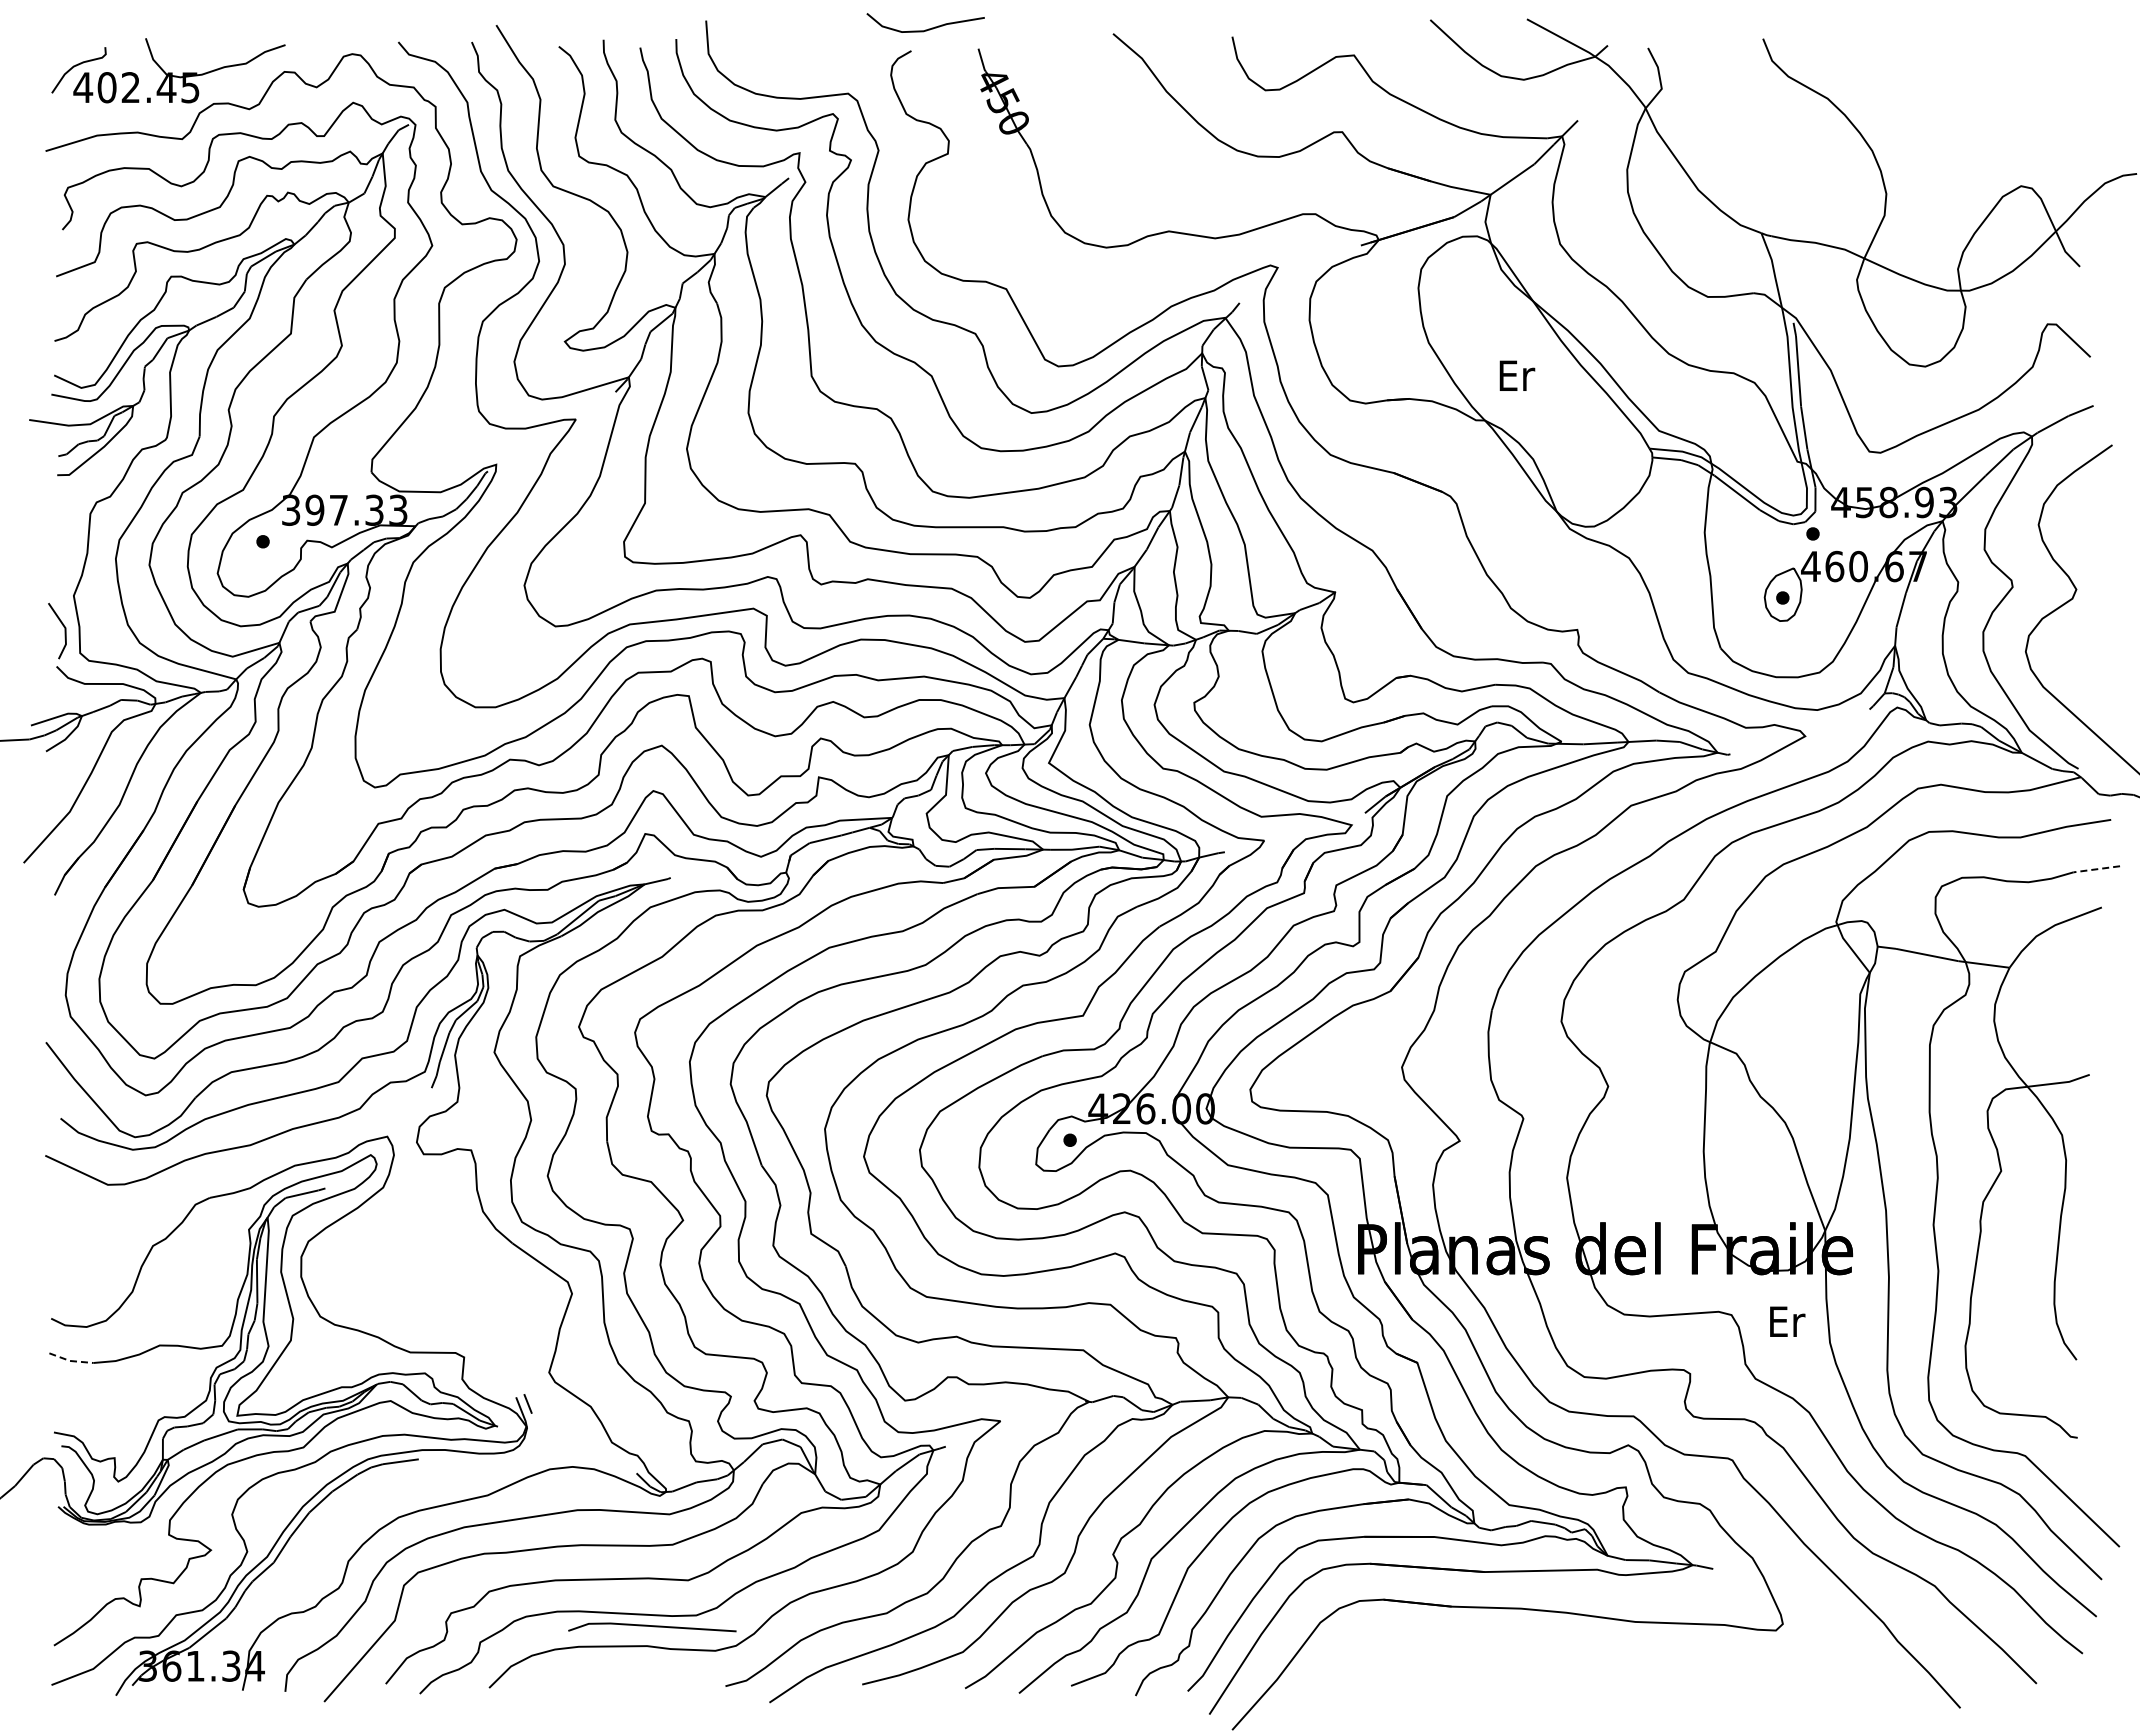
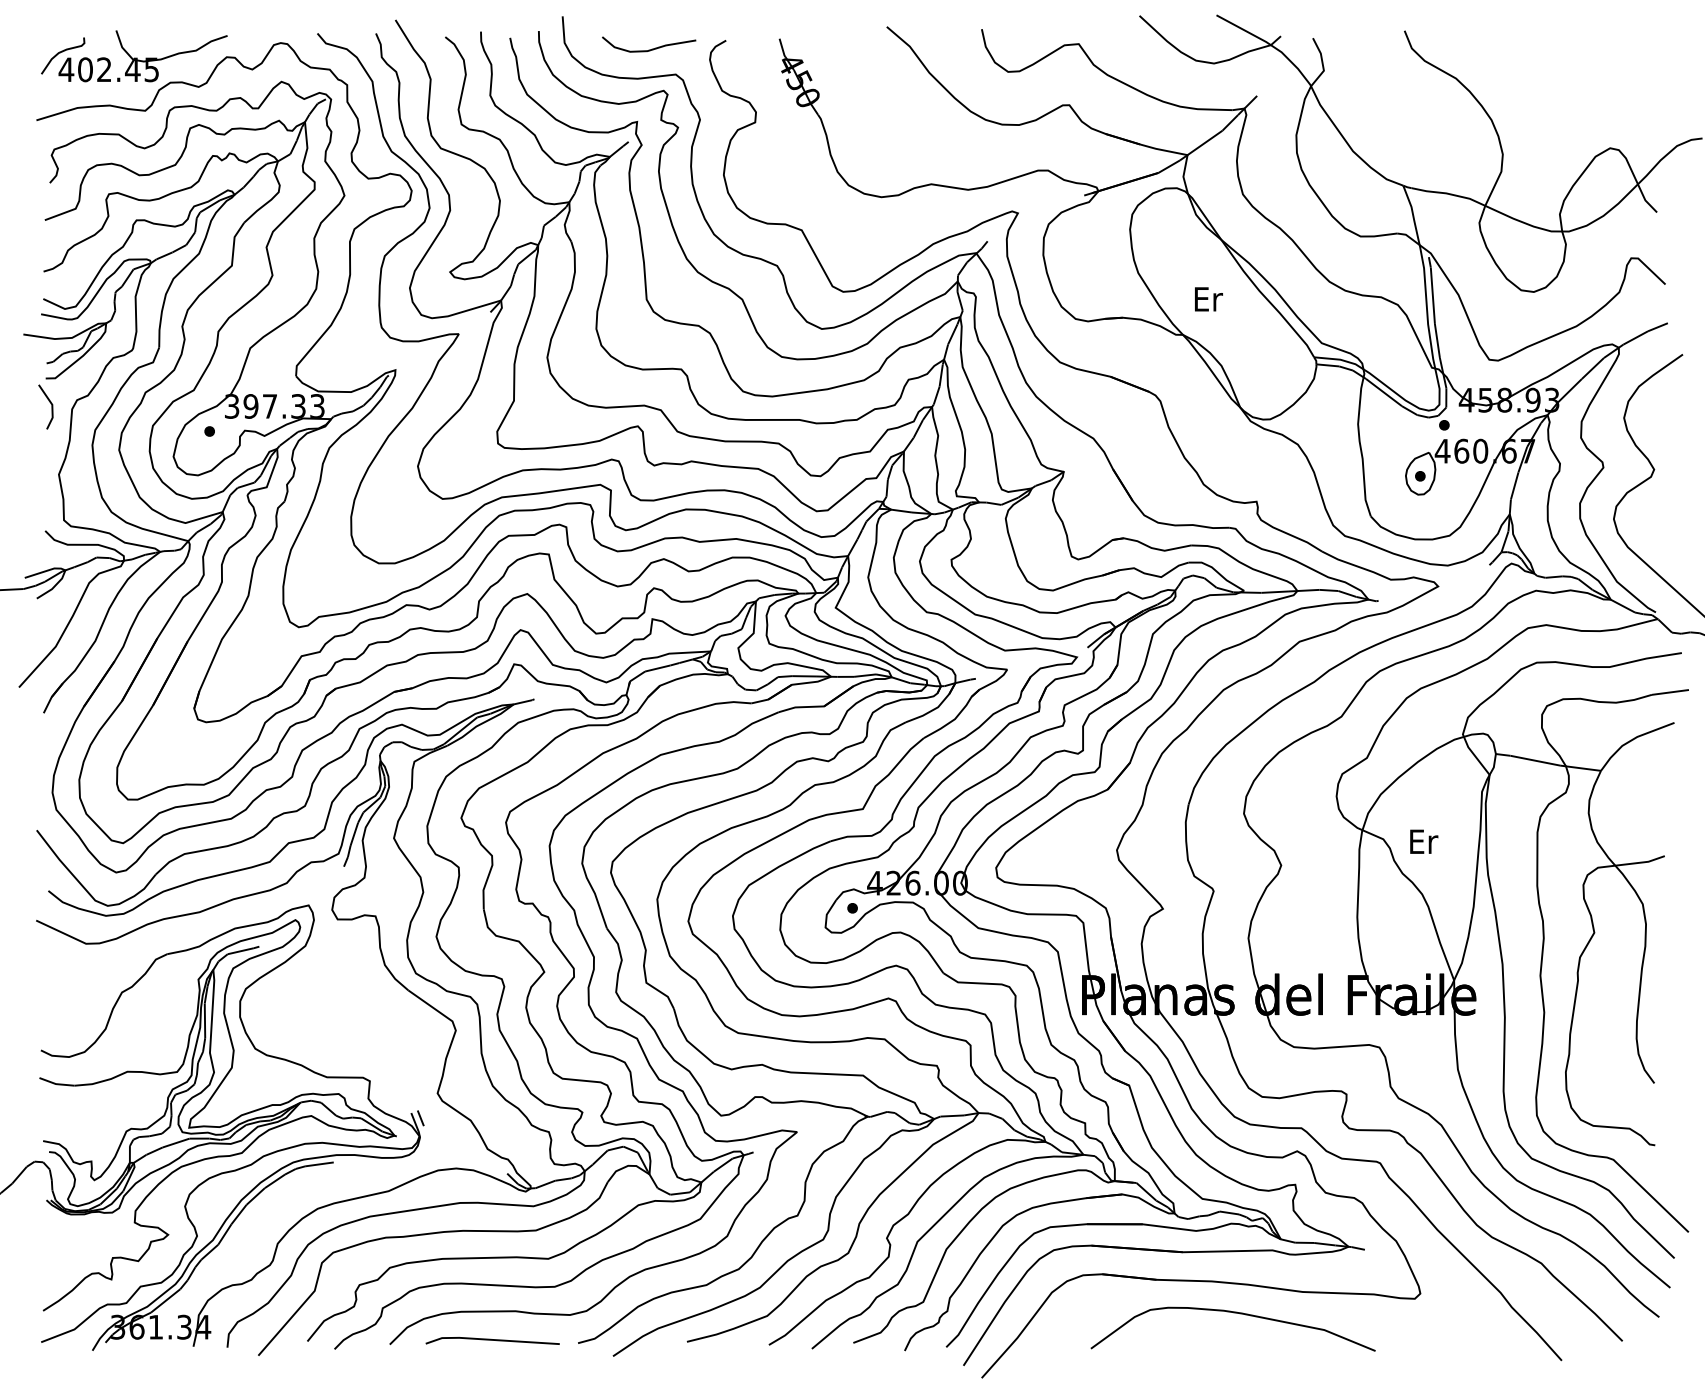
curve: (928, 28) -> (651, 48), moved
line: (64, 631) -> (51, 407), moved
line: (2096, 869) -> (1670, 692), dashed -> solid
text: (1787, 1321) -> (1424, 841), moved
line: (70, 1360) -> (56, 1083), dashed -> solid
line: (652, 1626) -> (492, 1340), moved
curve: (1547, 1648) -> (1232, 1313), added

